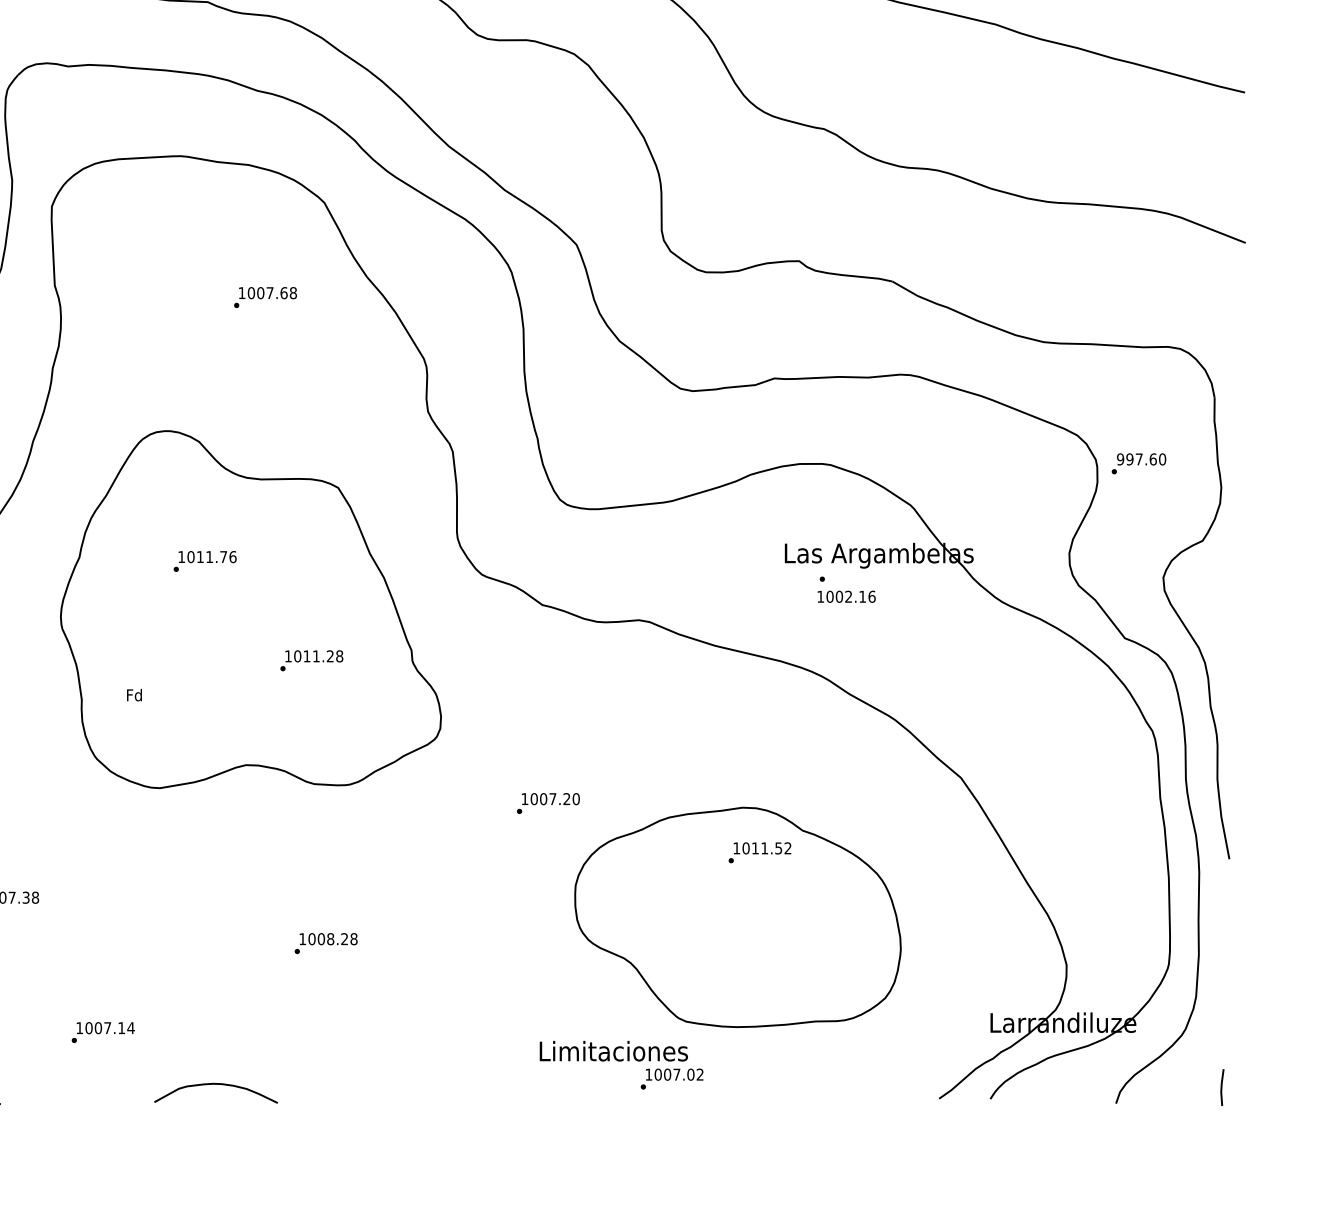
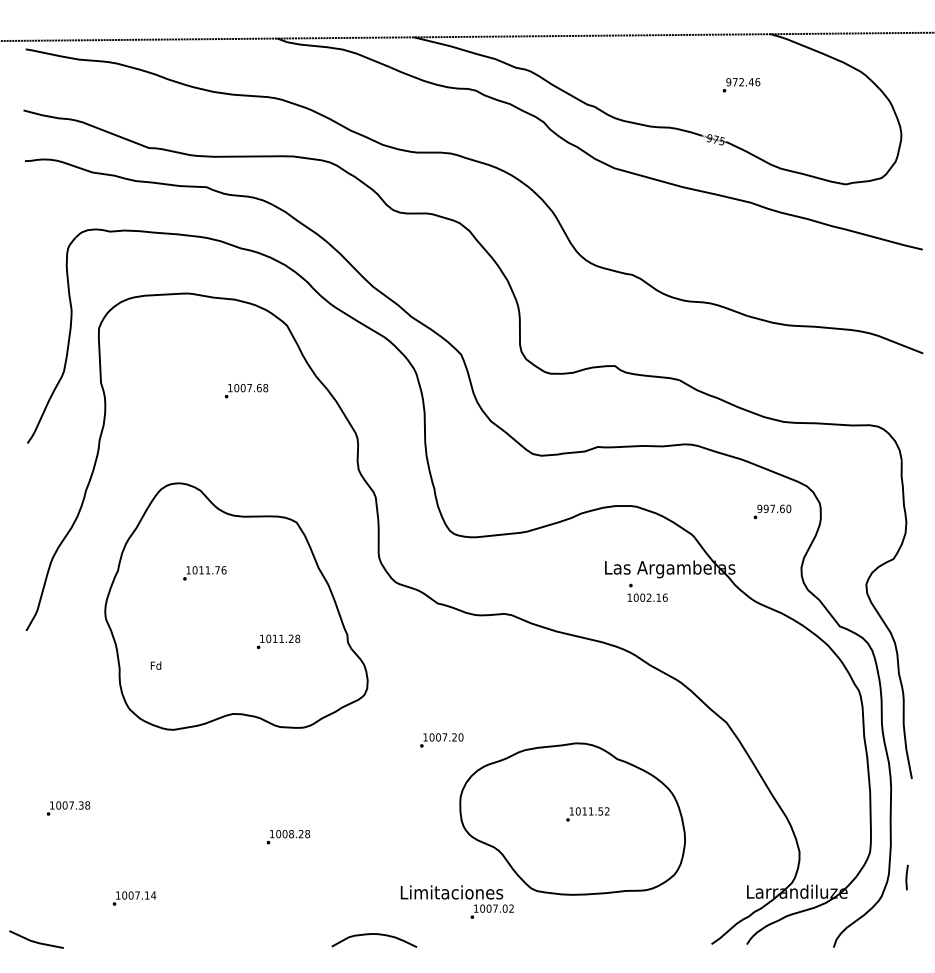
text: (1138, 463) -> (772, 511), moved
text: (759, 852) -> (587, 814), moved
text: (620, 1064) -> (456, 901), moved
curve: (216, 1084) -> (374, 934), moved
line: (1221, 1087) -> (906, 877), moved

